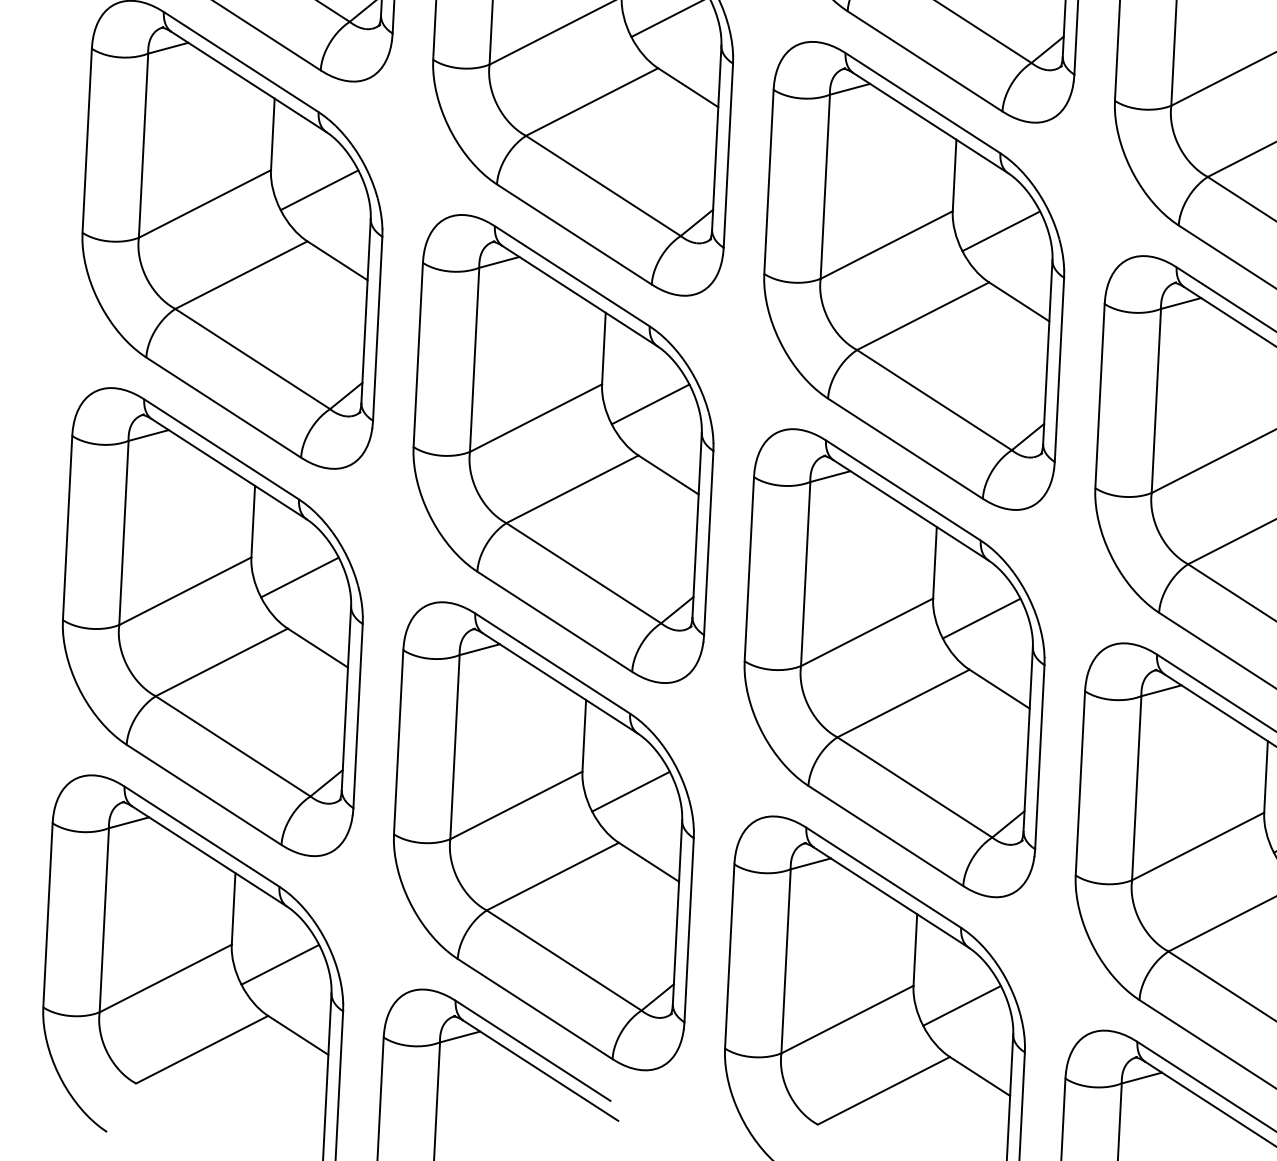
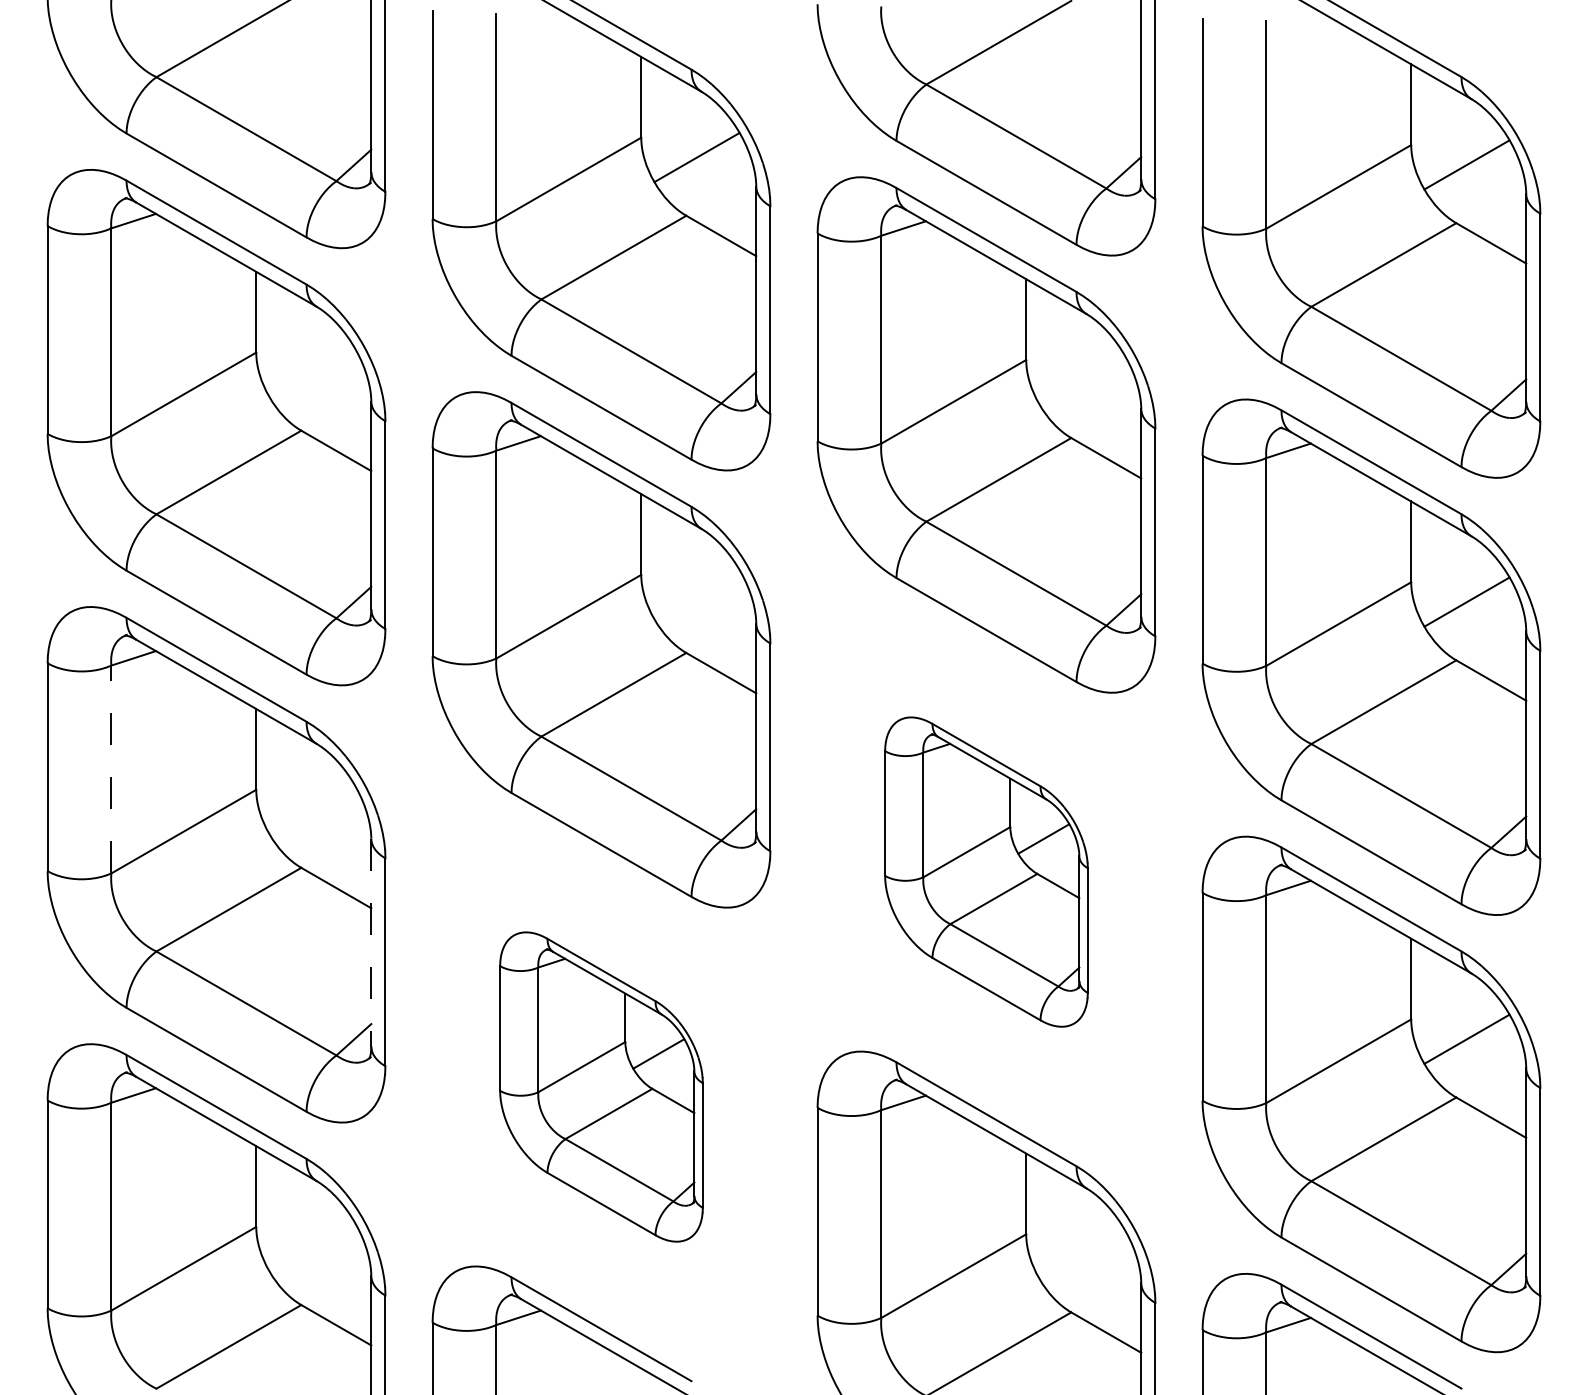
line: (319, 190) -> (311, 372), removed
line: (1000, 231) -> (1081, 379), removed
line: (650, 404) -> (696, 594), removed
line: (124, 532) -> (111, 769), solid -> dashed
line: (299, 577) -> (311, 809), removed
part: (894, 662) -> (986, 871), size x0.6
line: (346, 697) -> (371, 942), solid -> dashed
part: (543, 835) -> (601, 1086), size x0.6
line: (279, 964) -> (311, 1246), removed
line: (961, 1005) -> (1081, 1253), removed

